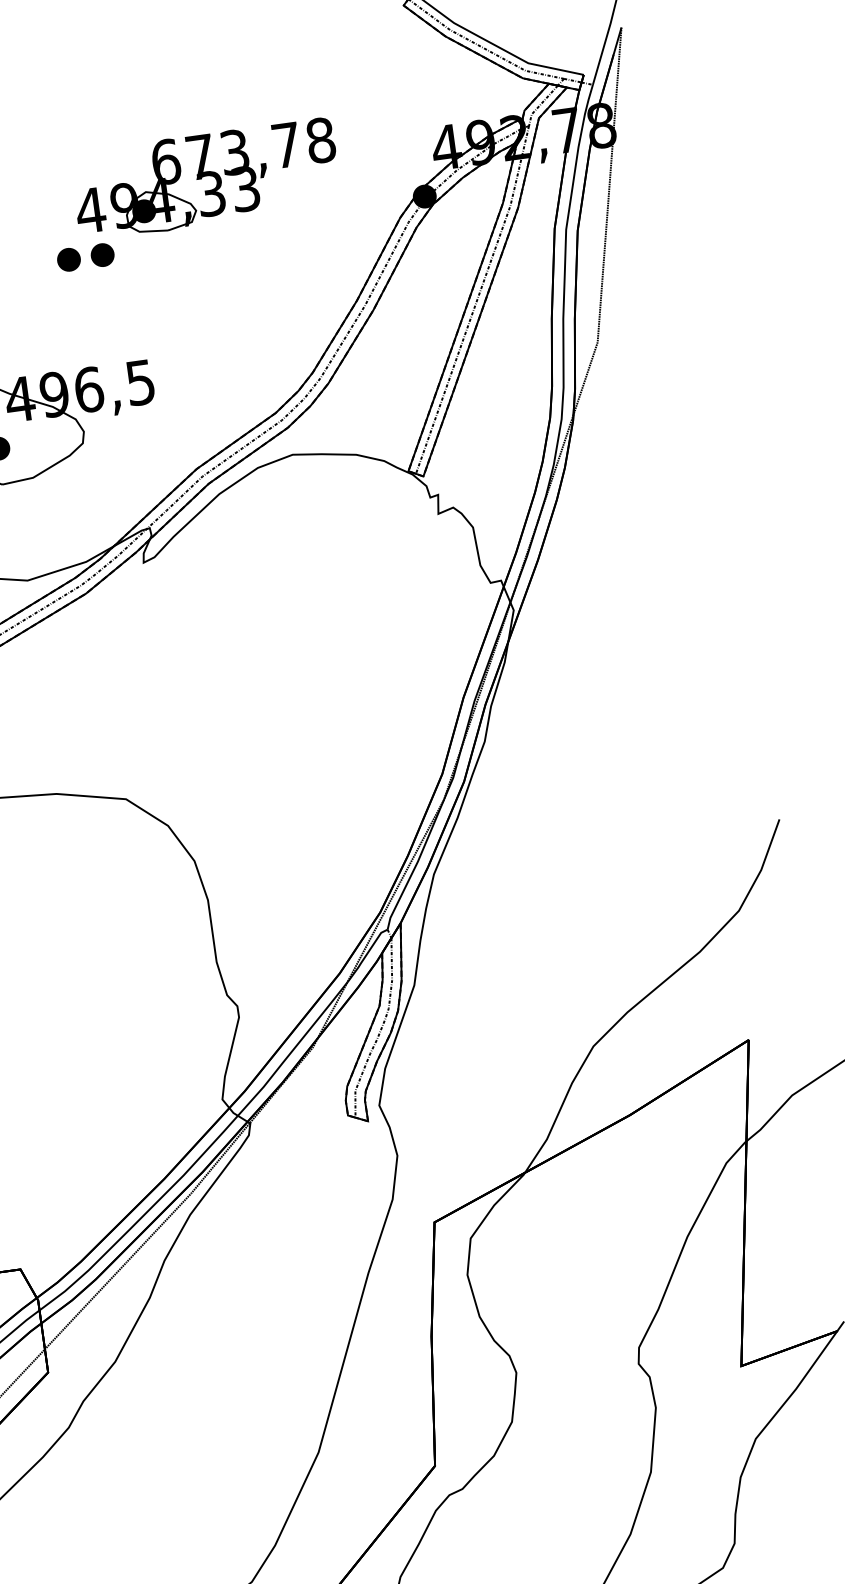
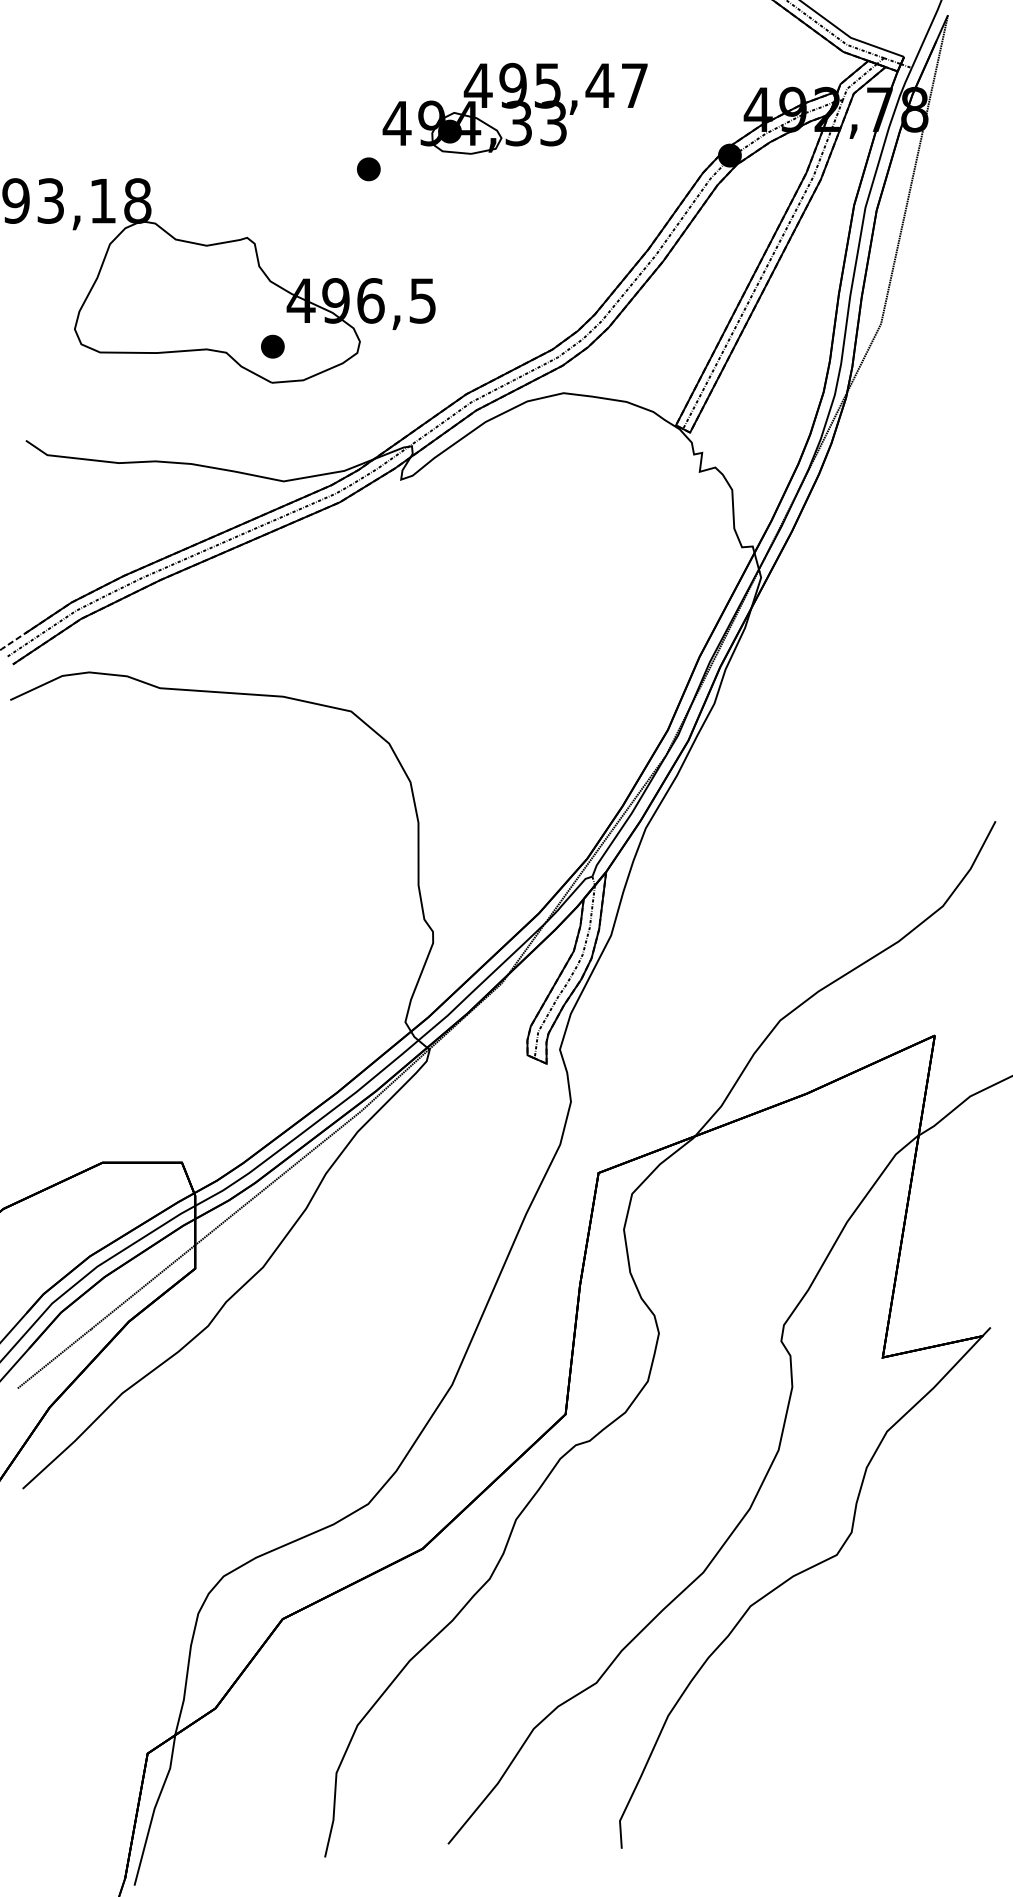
text: (242, 151) -> (555, 85), 673,78 -> 495,47
part: (102, 255) -> (402, 169), removed

